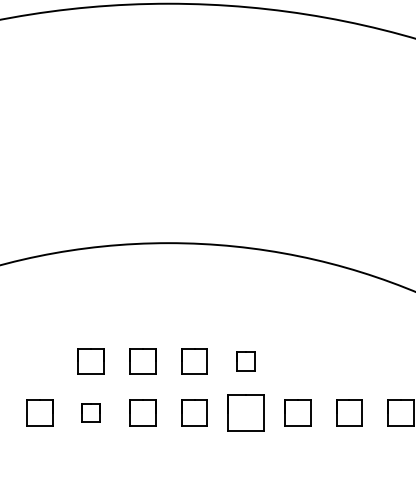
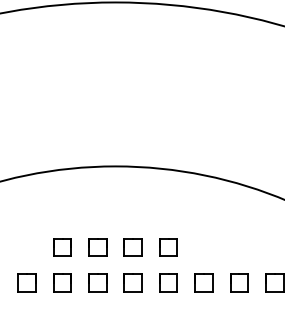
part: (245, 361) -> (168, 247), size x1.43
part: (91, 412) -> (62, 282), size x1.43
part: (245, 412) -> (168, 282), size x0.71

